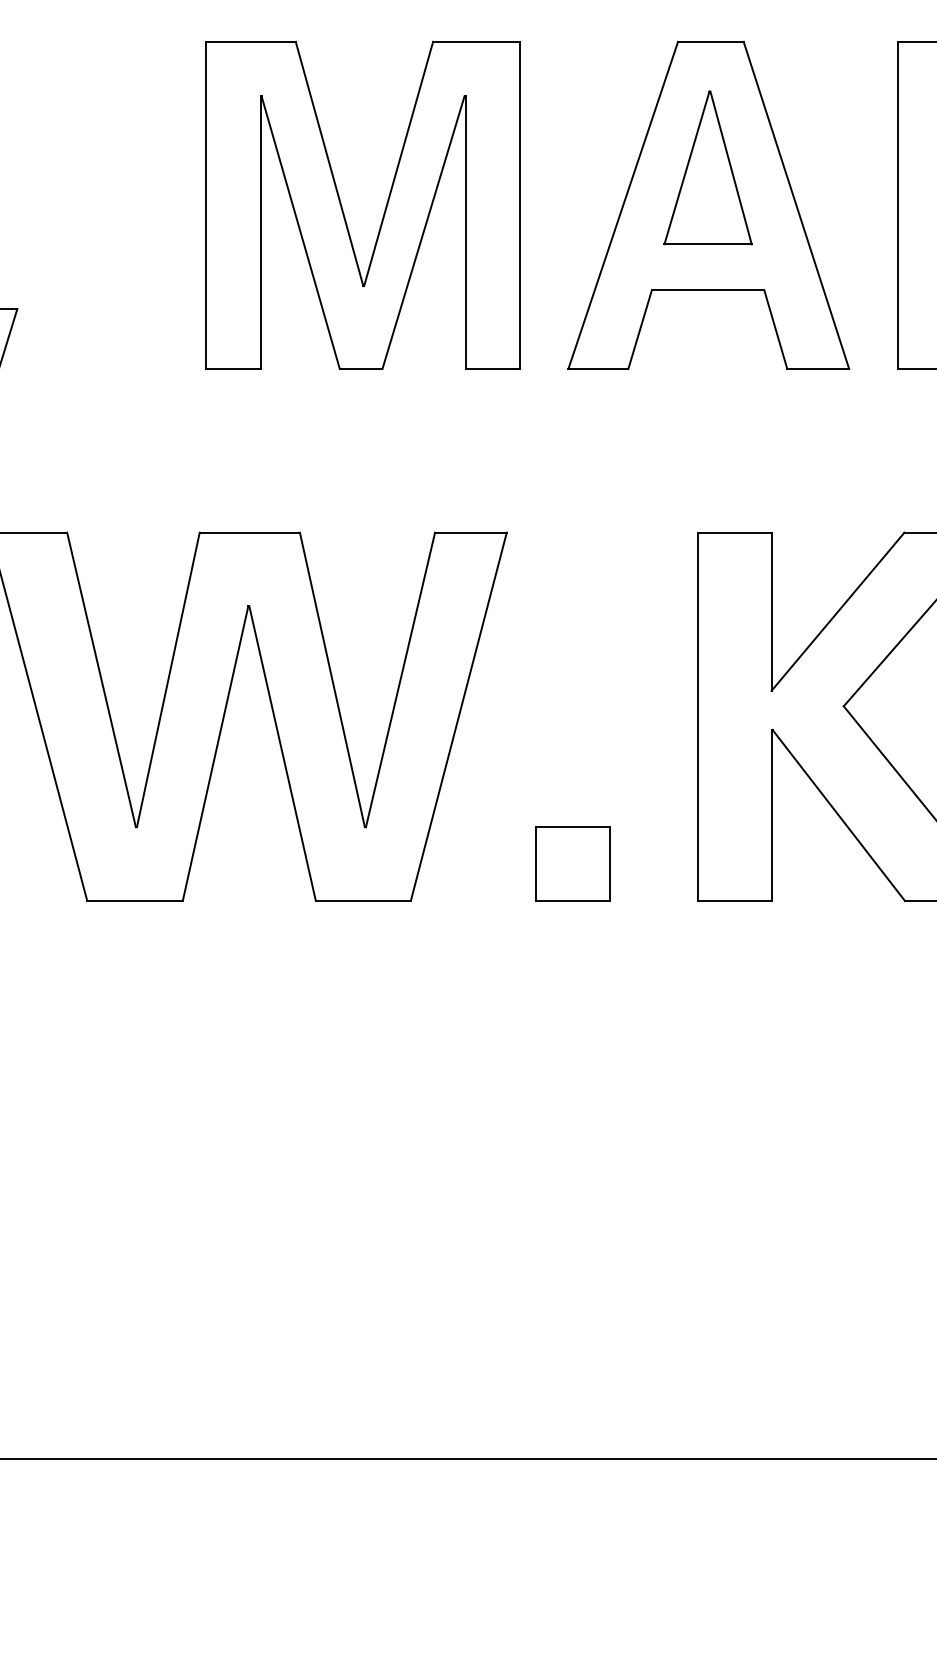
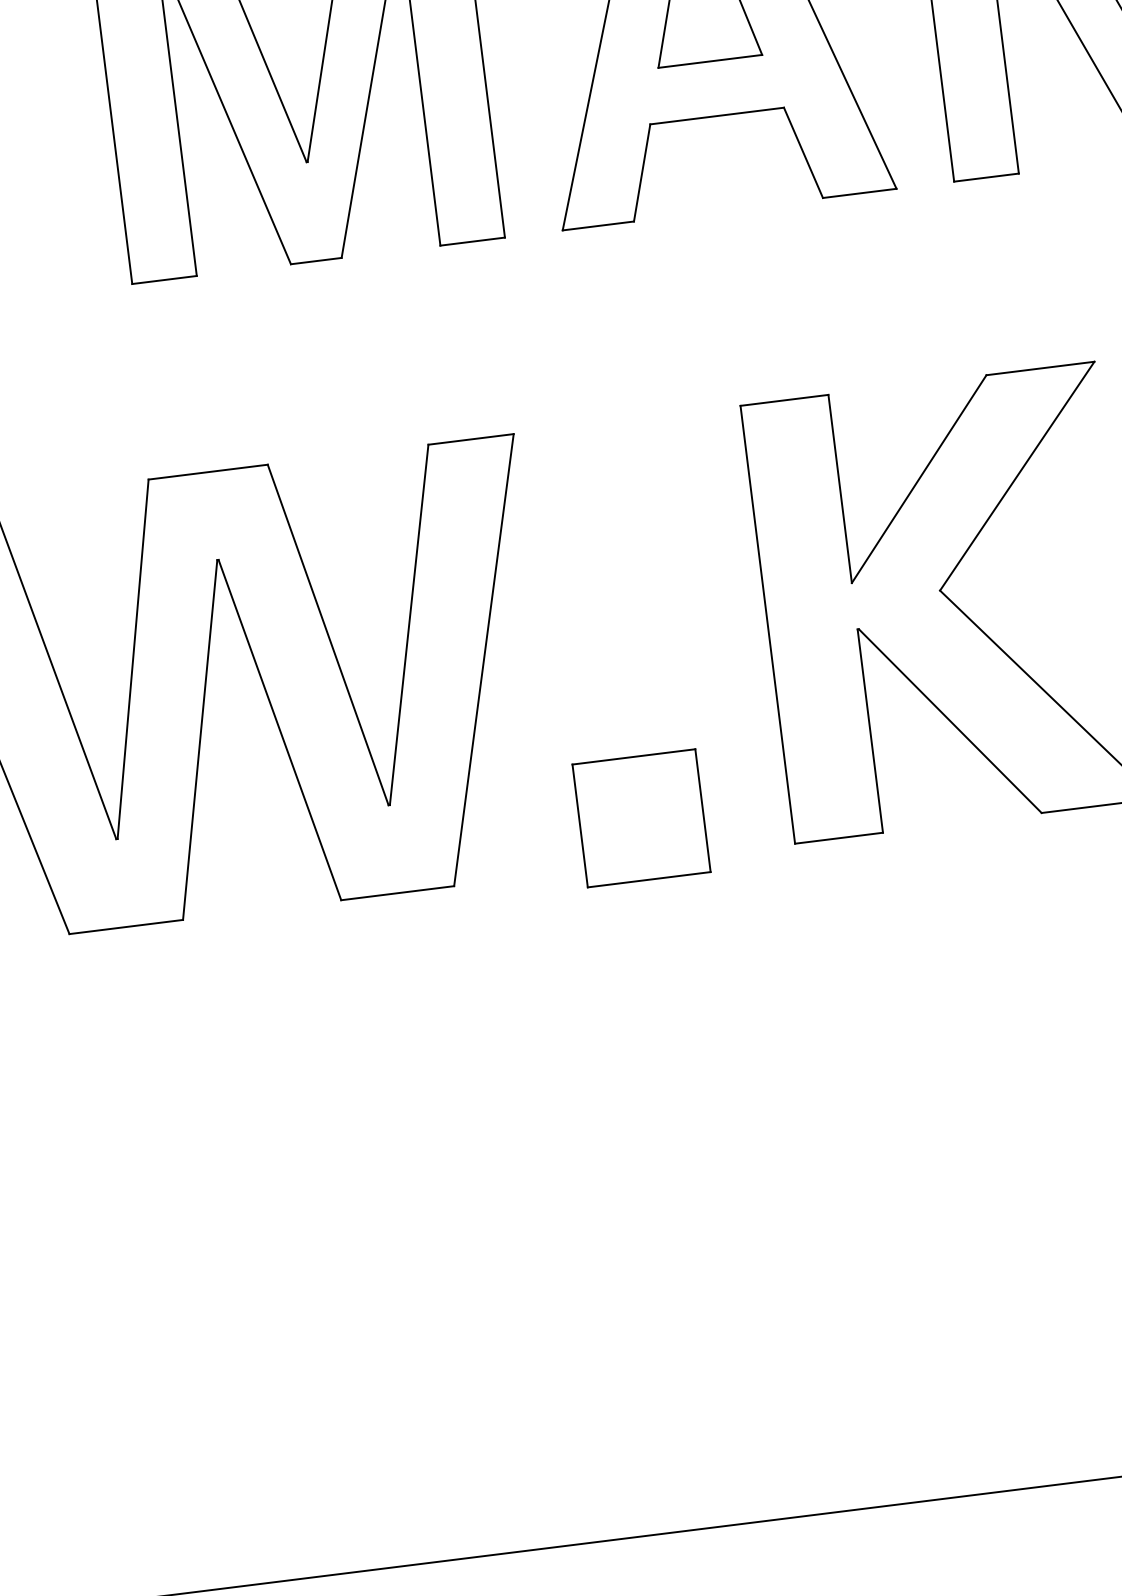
part: (572, 863) -> (640, 817), size x1.4

